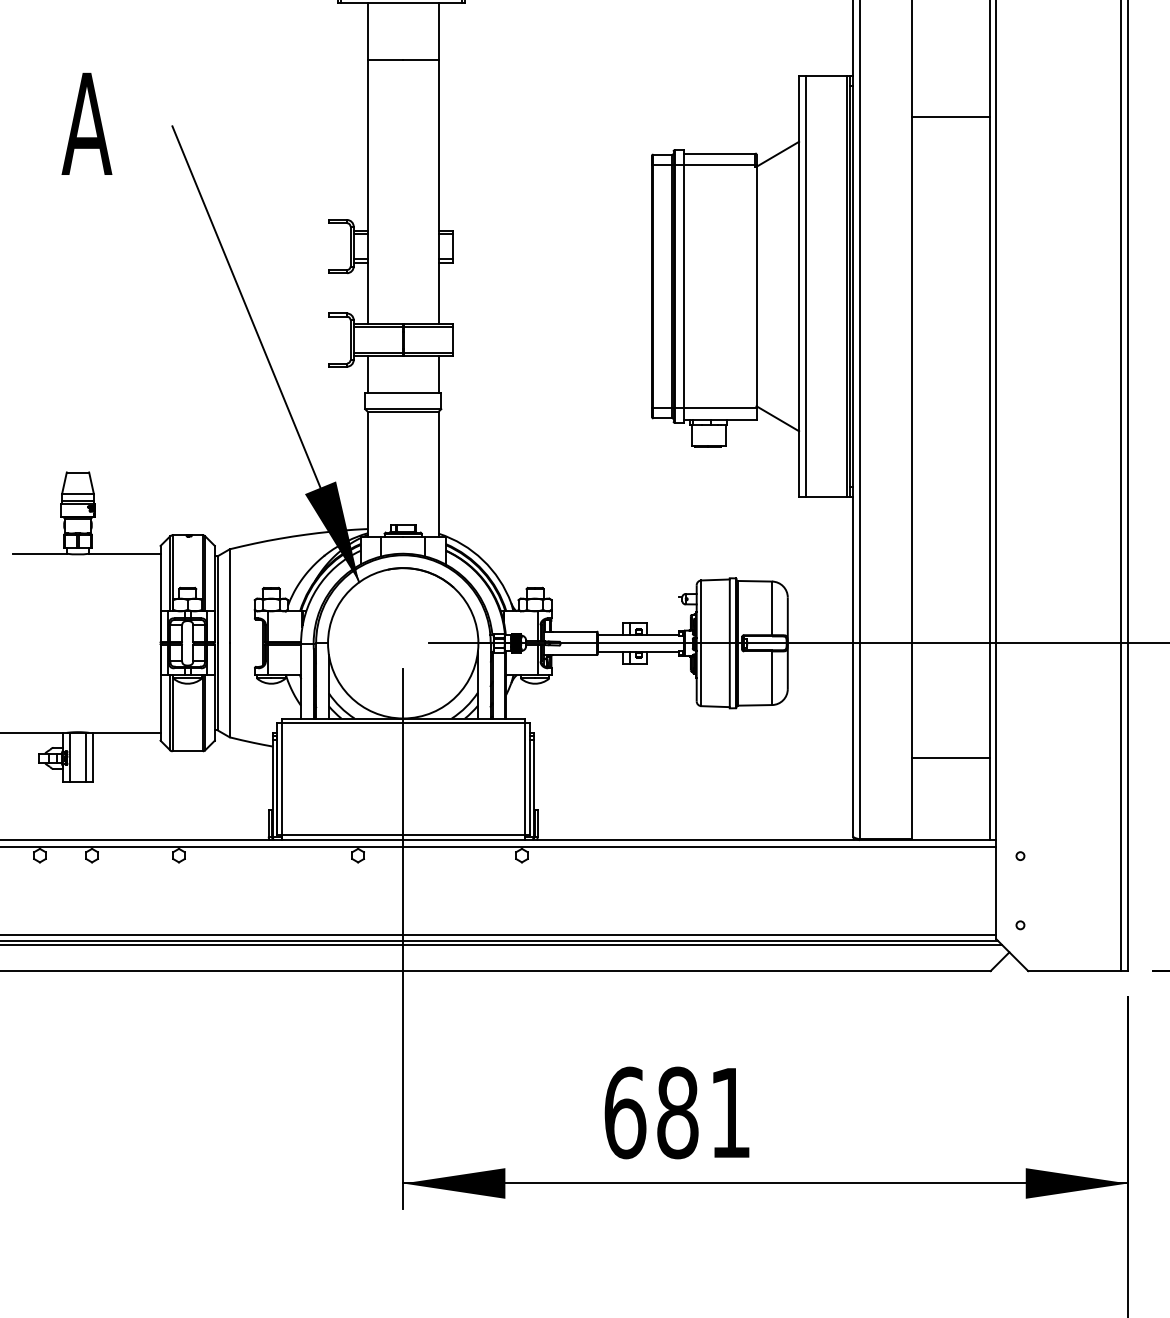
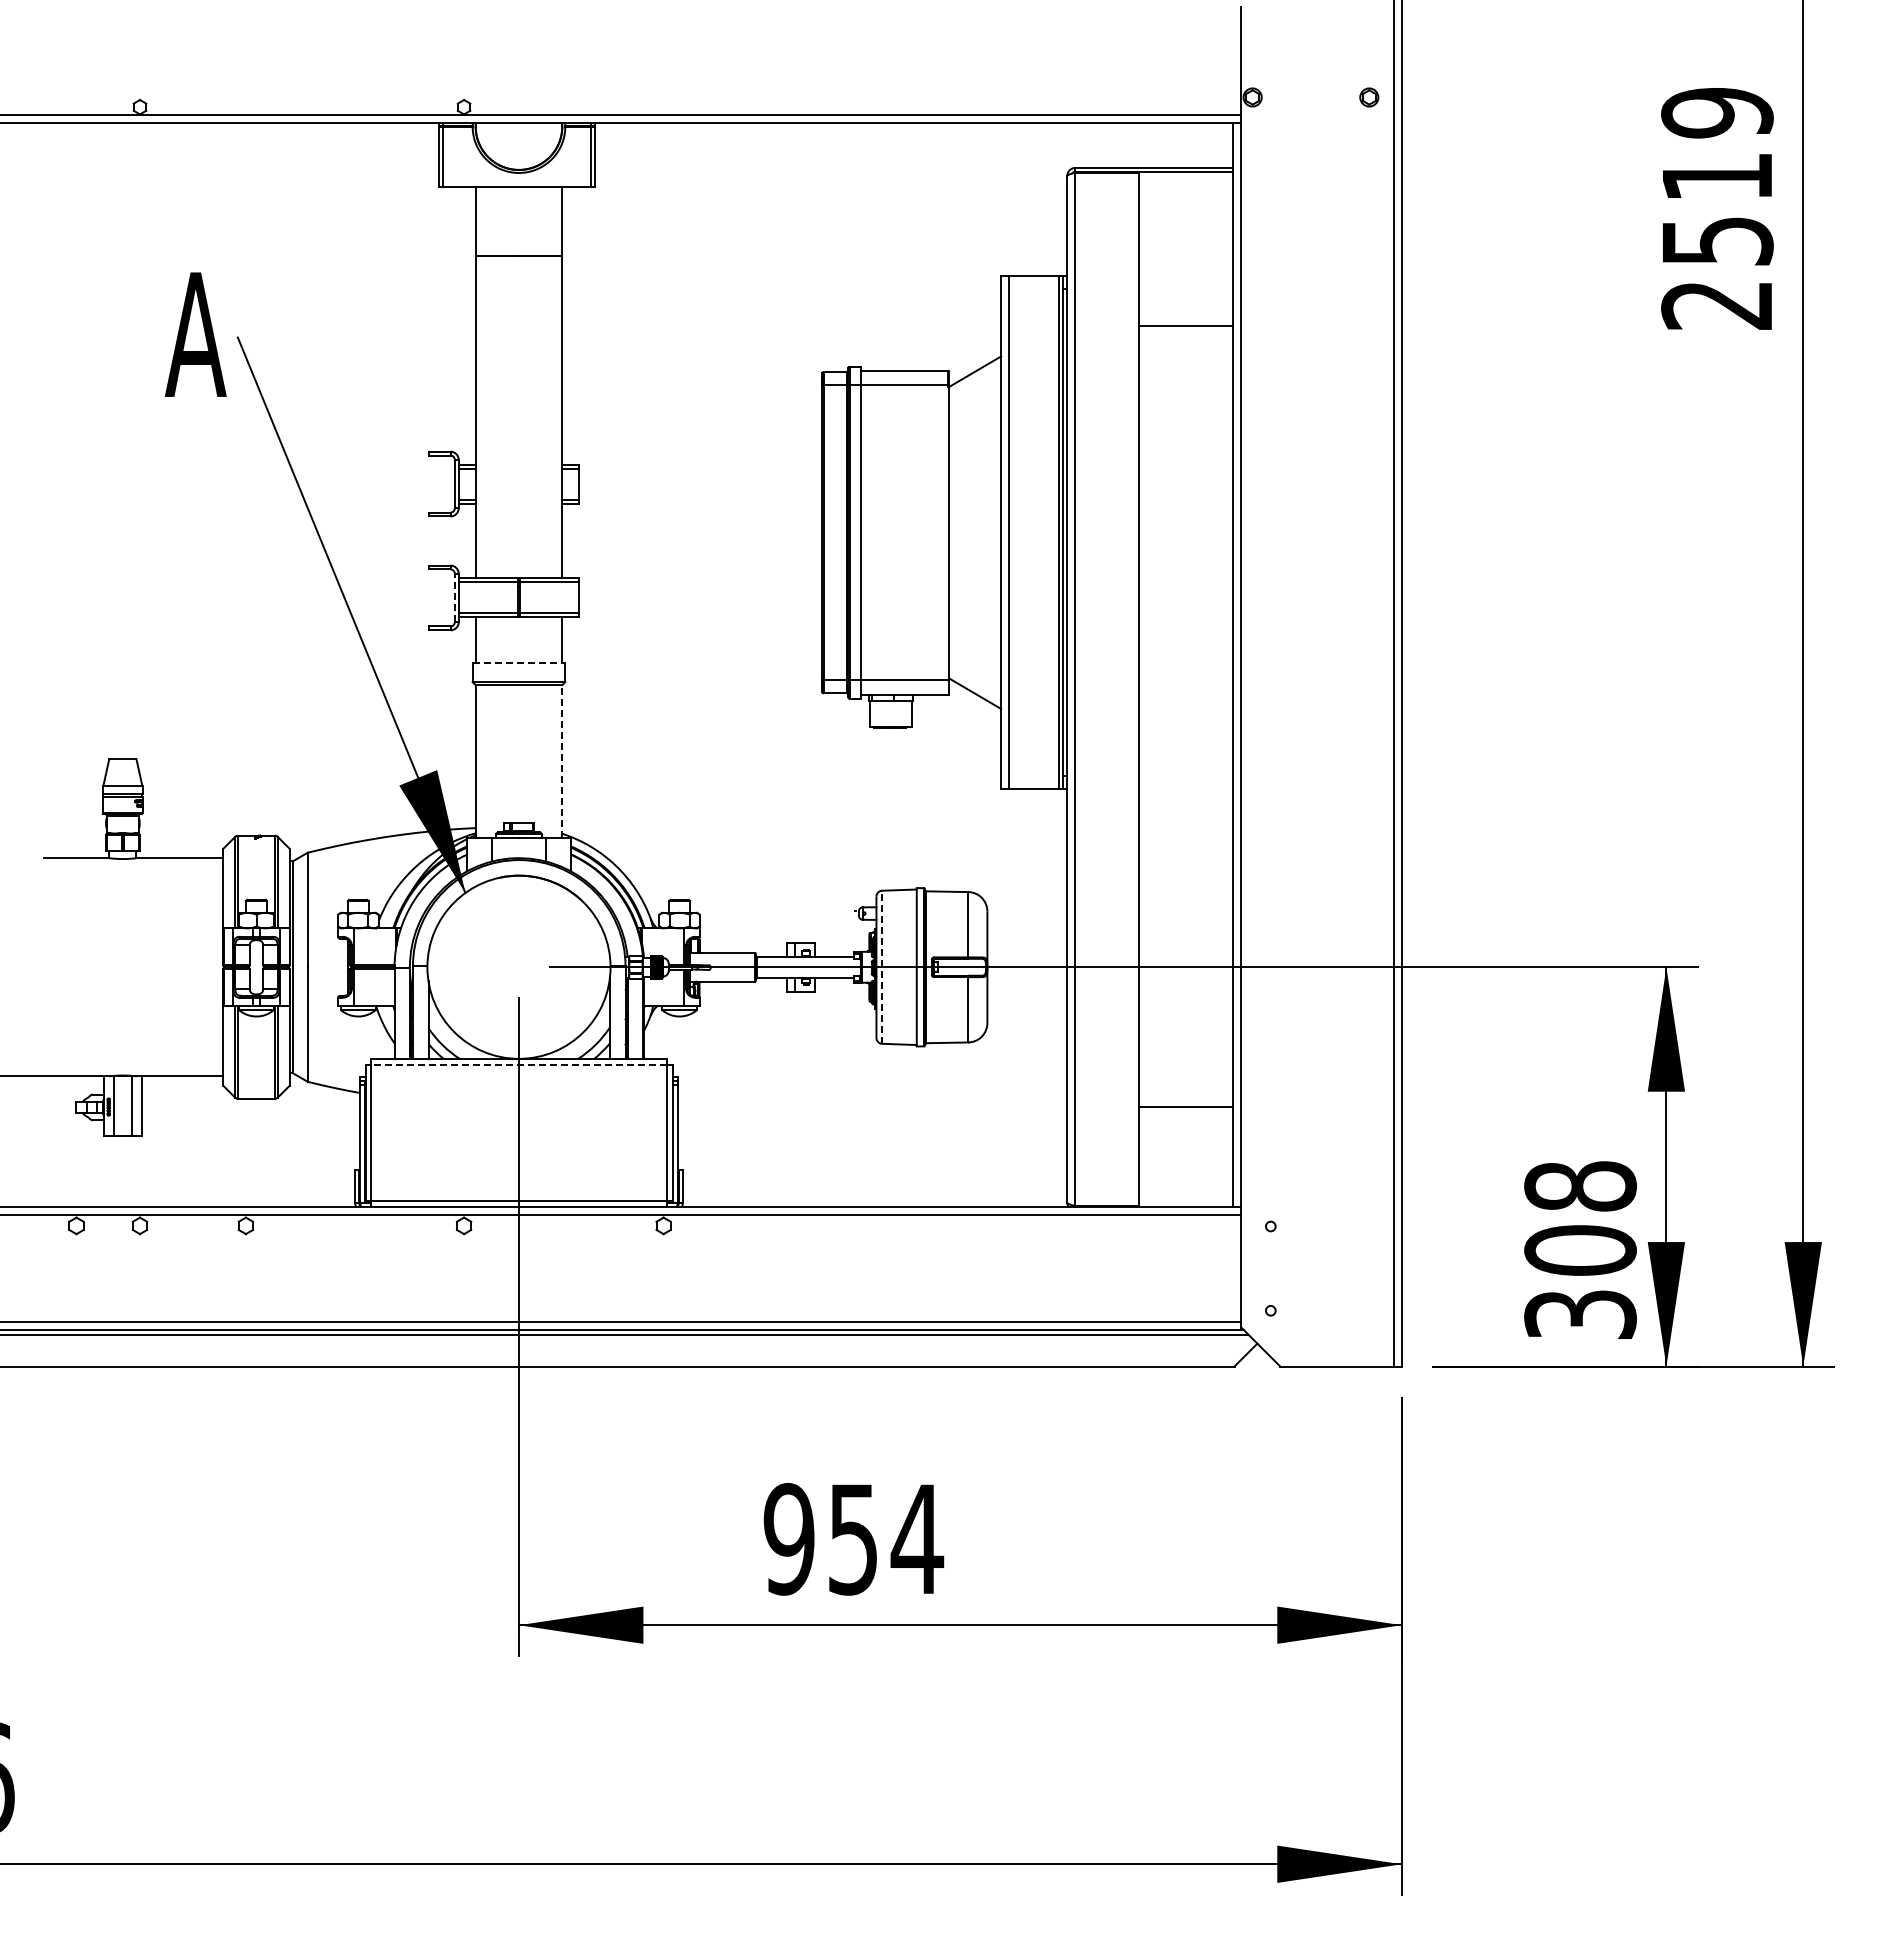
text: (86, 123) -> (195, 334), moved
line: (350, 339) -> (454, 597), solid -> dashed
line: (403, 393) -> (519, 662), solid -> dashed
line: (438, 473) -> (562, 760), solid -> dashed
line: (701, 643) -> (882, 967), solid -> dashed
line: (403, 723) -> (519, 1064), solid -> dashed
text: (677, 1112) -> (853, 1538), 681 -> 954

